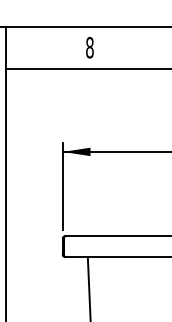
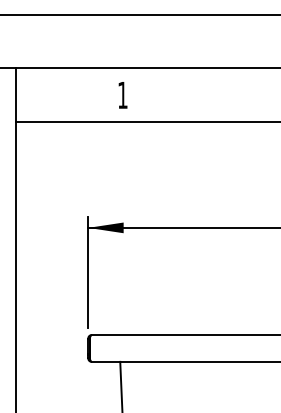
text: (89, 47) -> (122, 95), 8 -> 1

